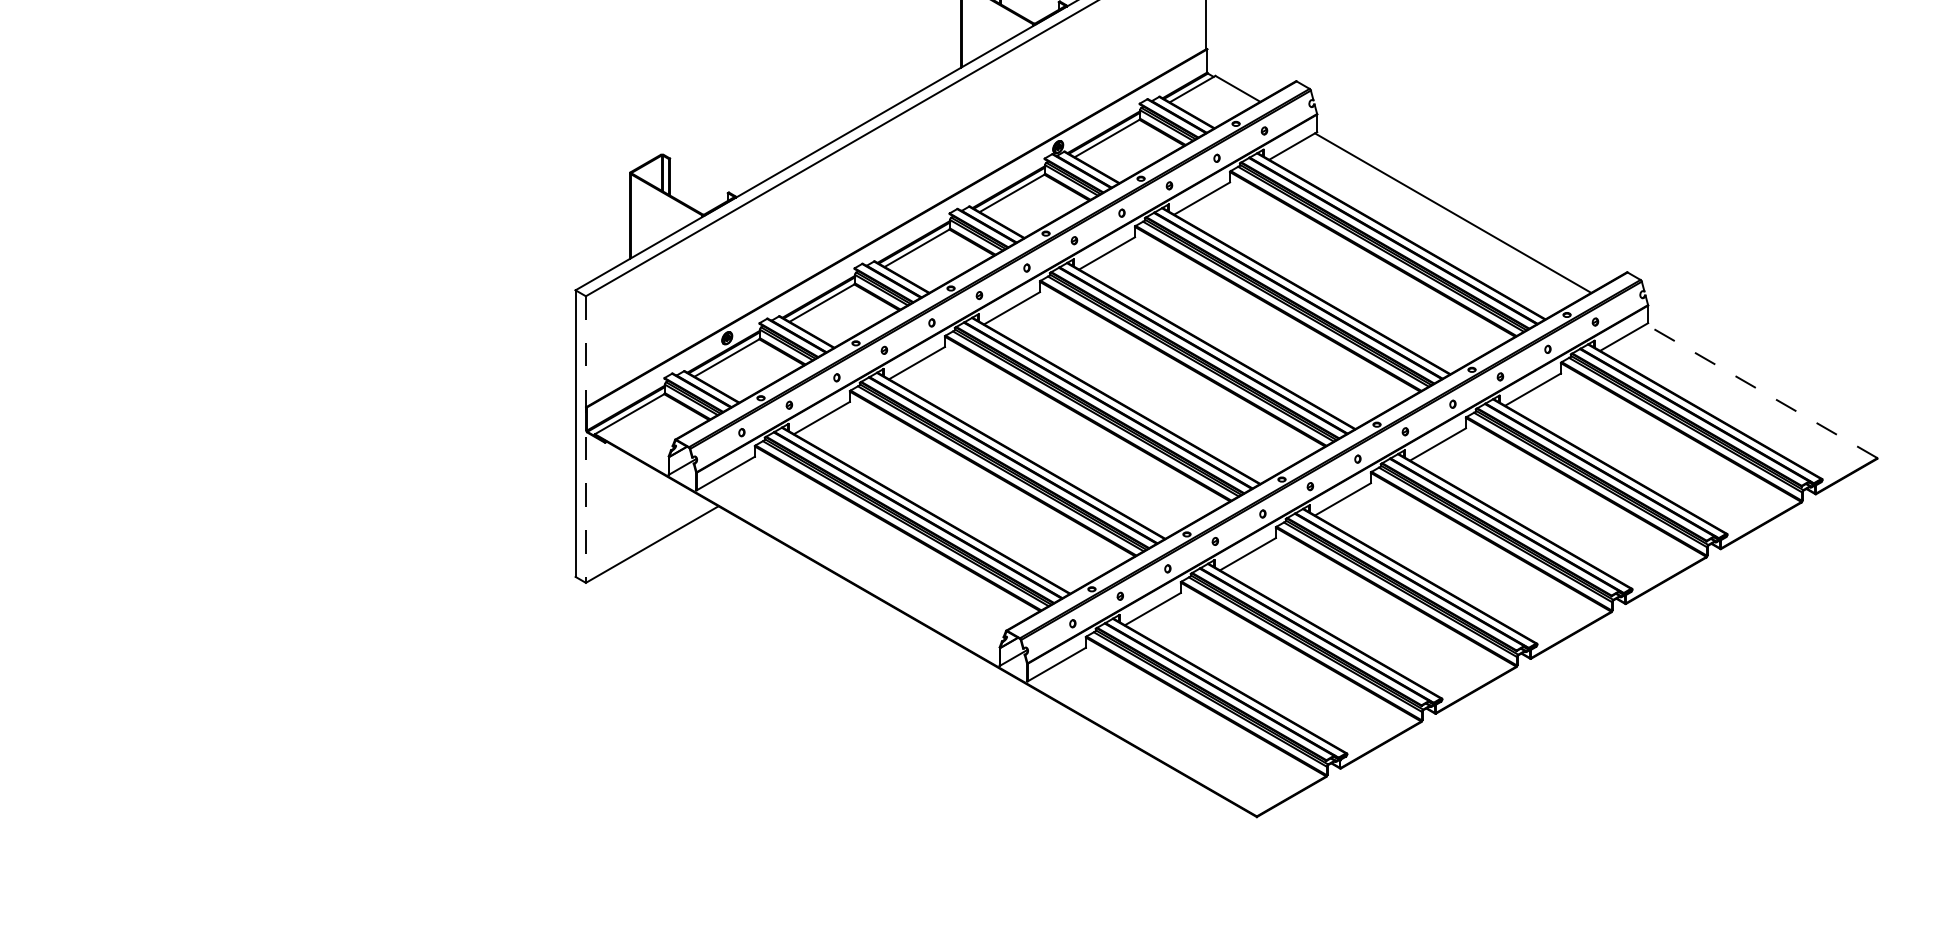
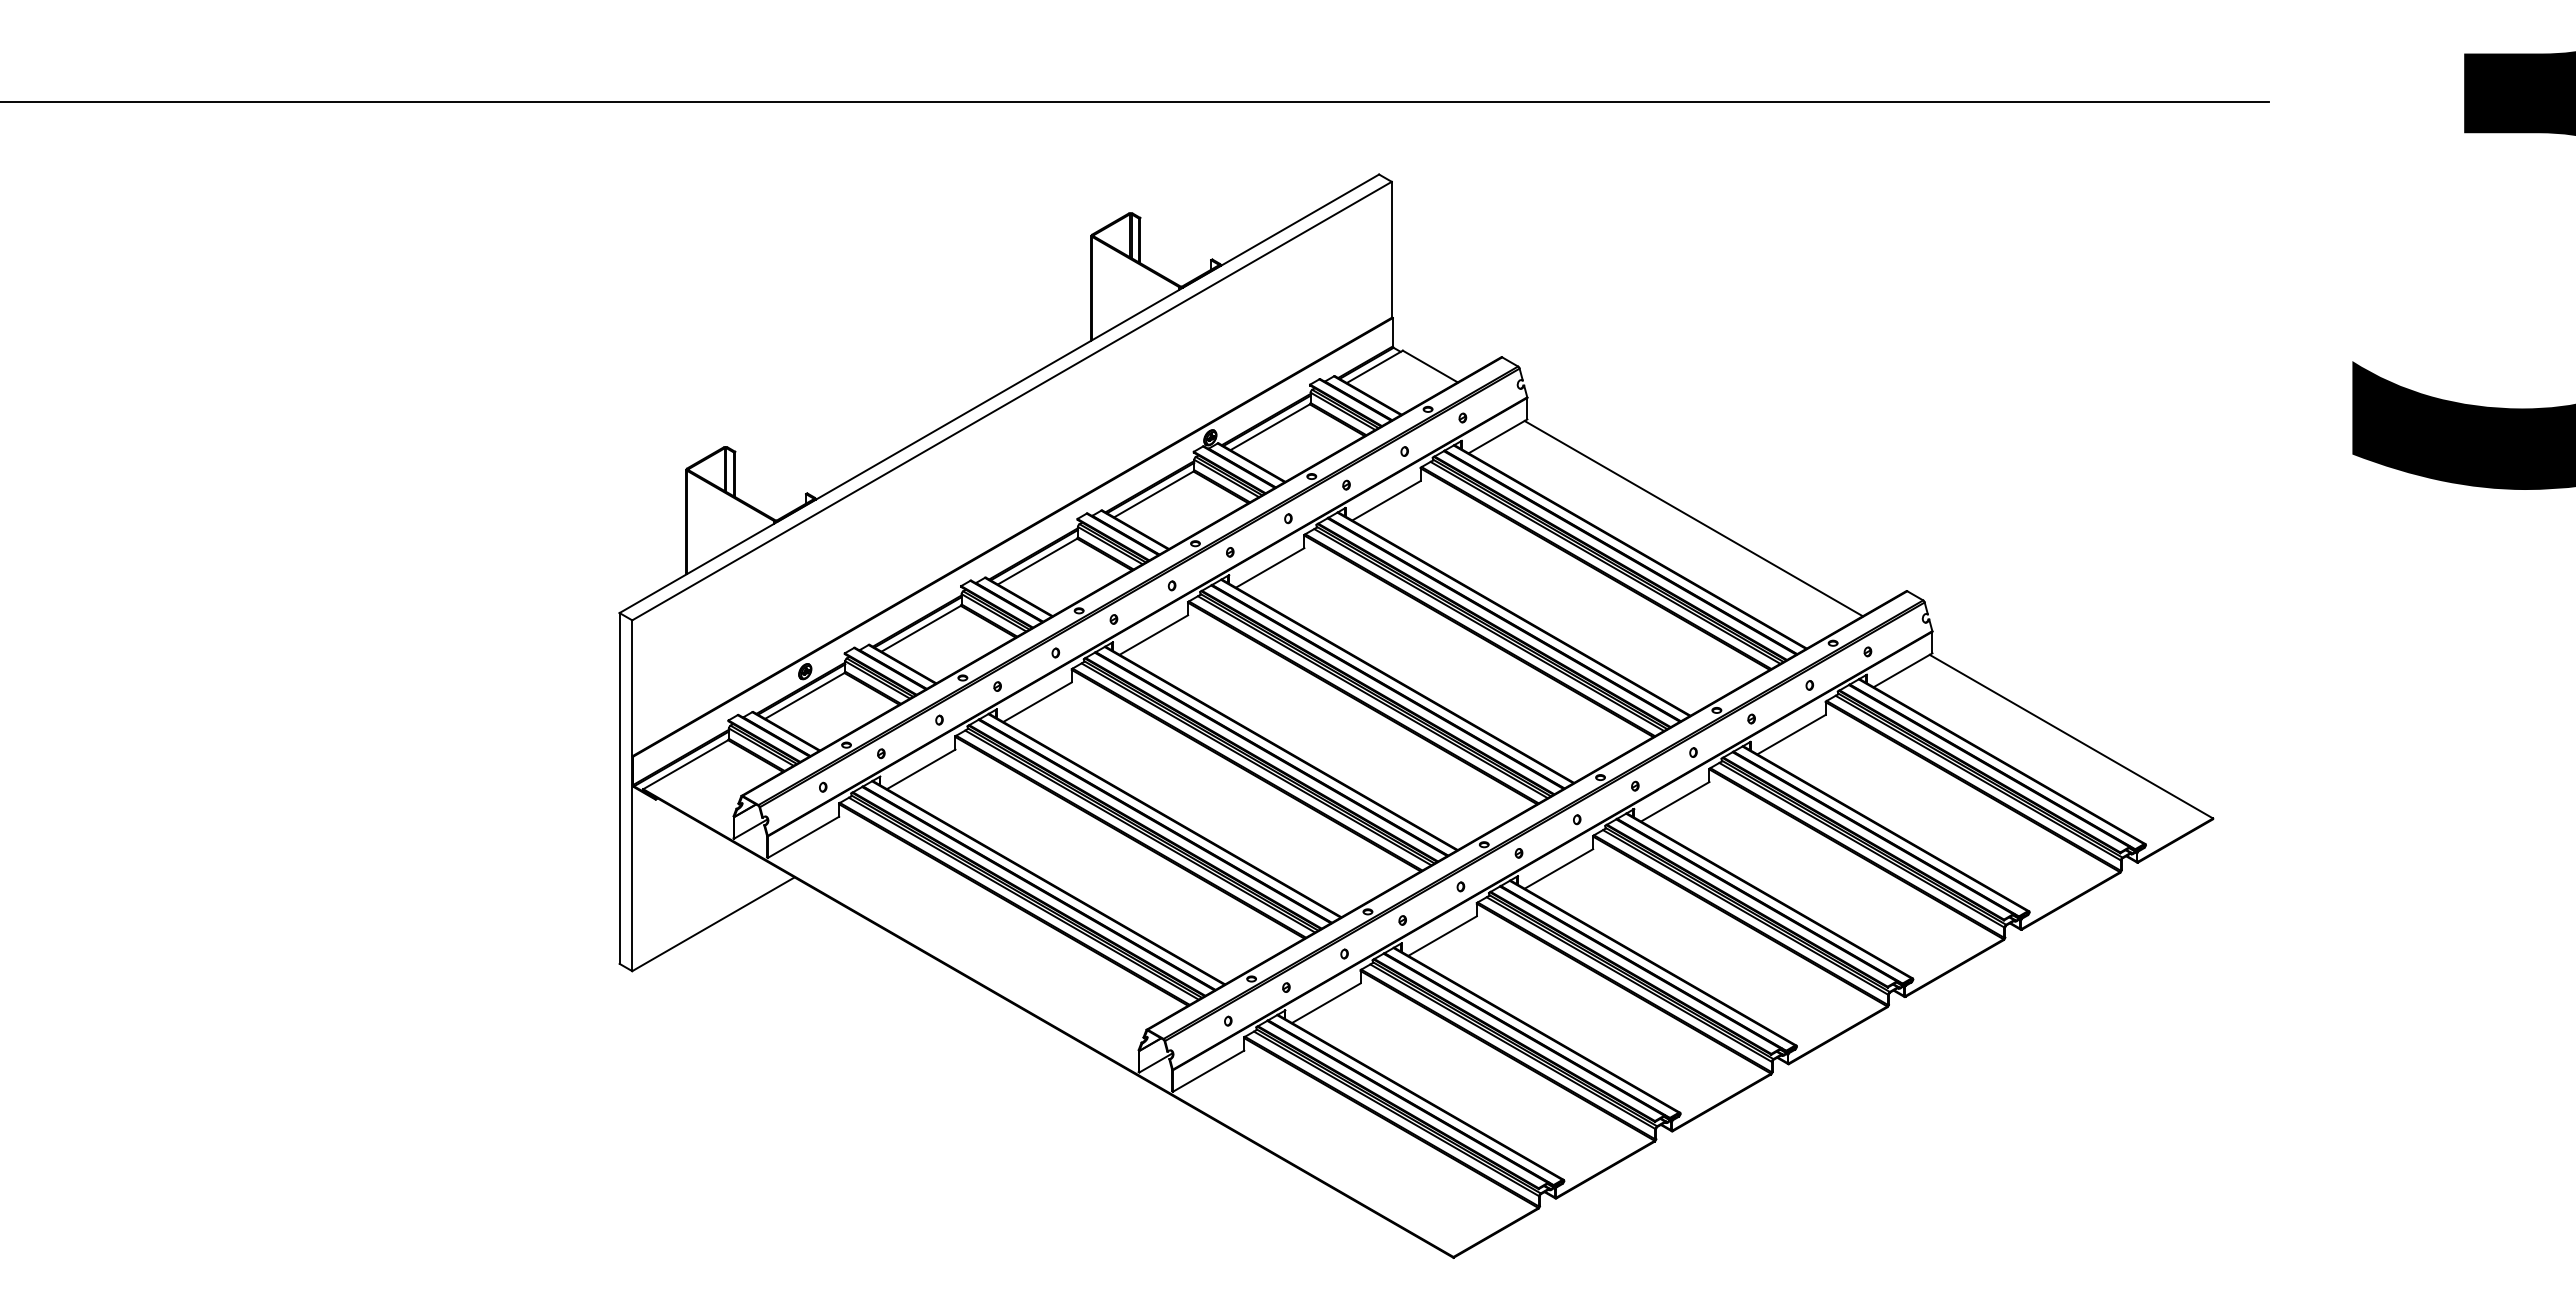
line: (1761, 391) -> (2071, 736), dashed -> solid
line: (586, 440) -> (632, 796), dashed -> solid

